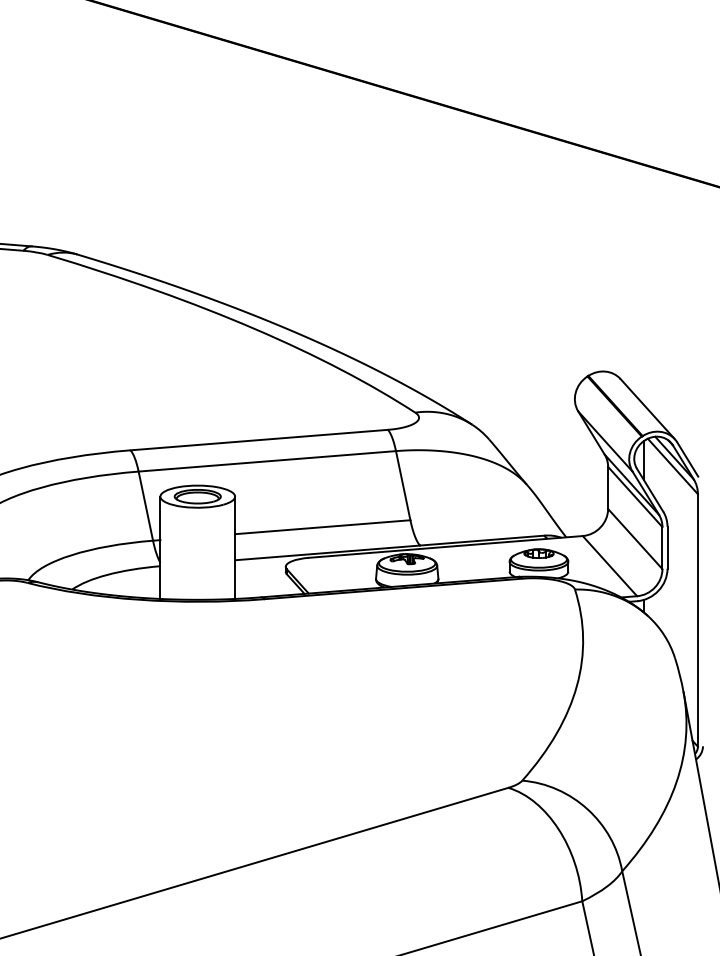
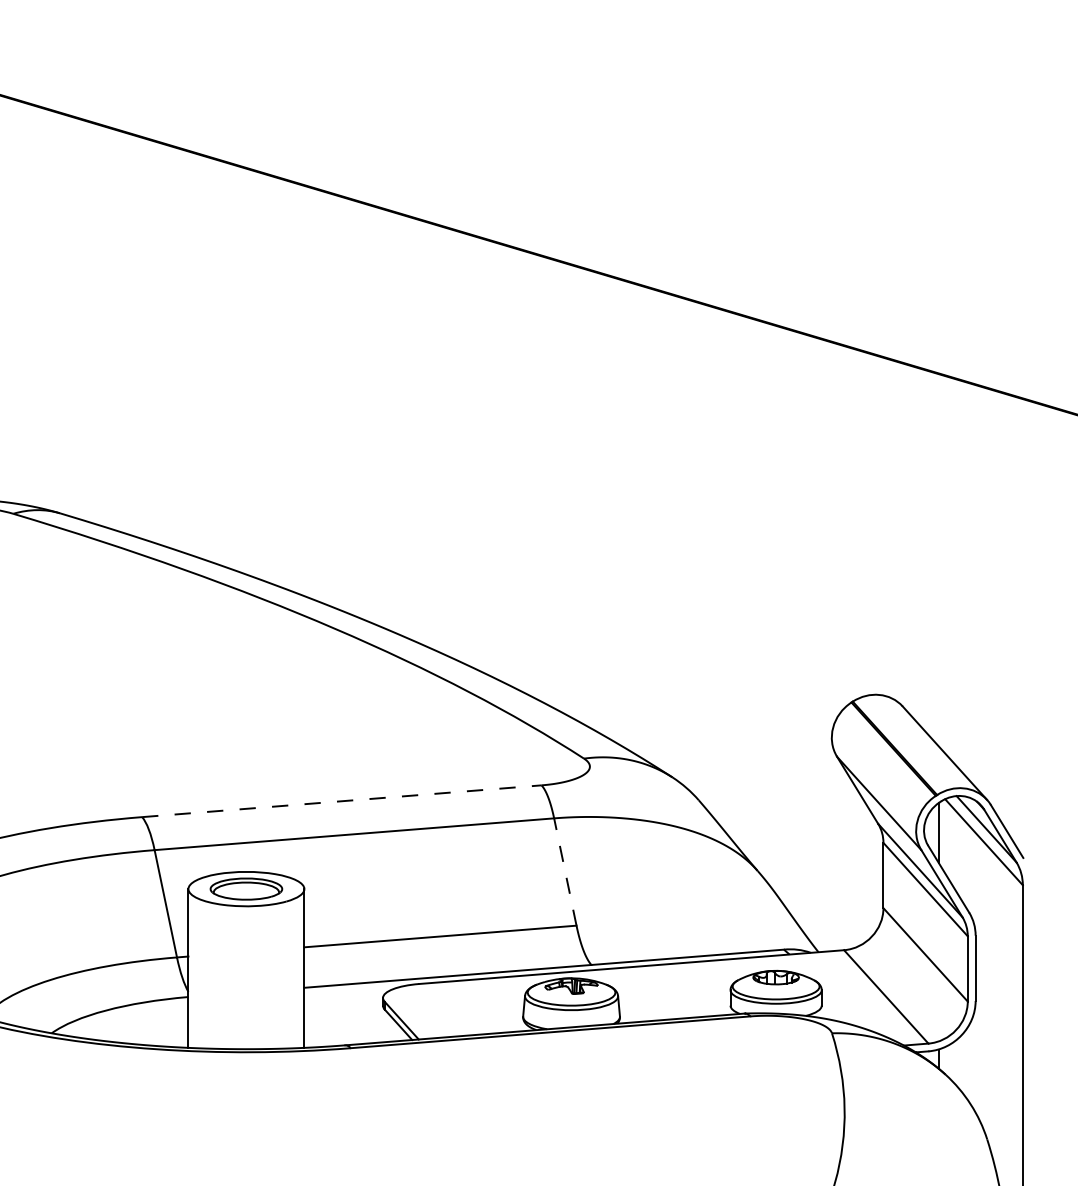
line: (259, 440) -> (342, 801), solid -> dashed
line: (403, 485) -> (565, 871), solid -> dashed

